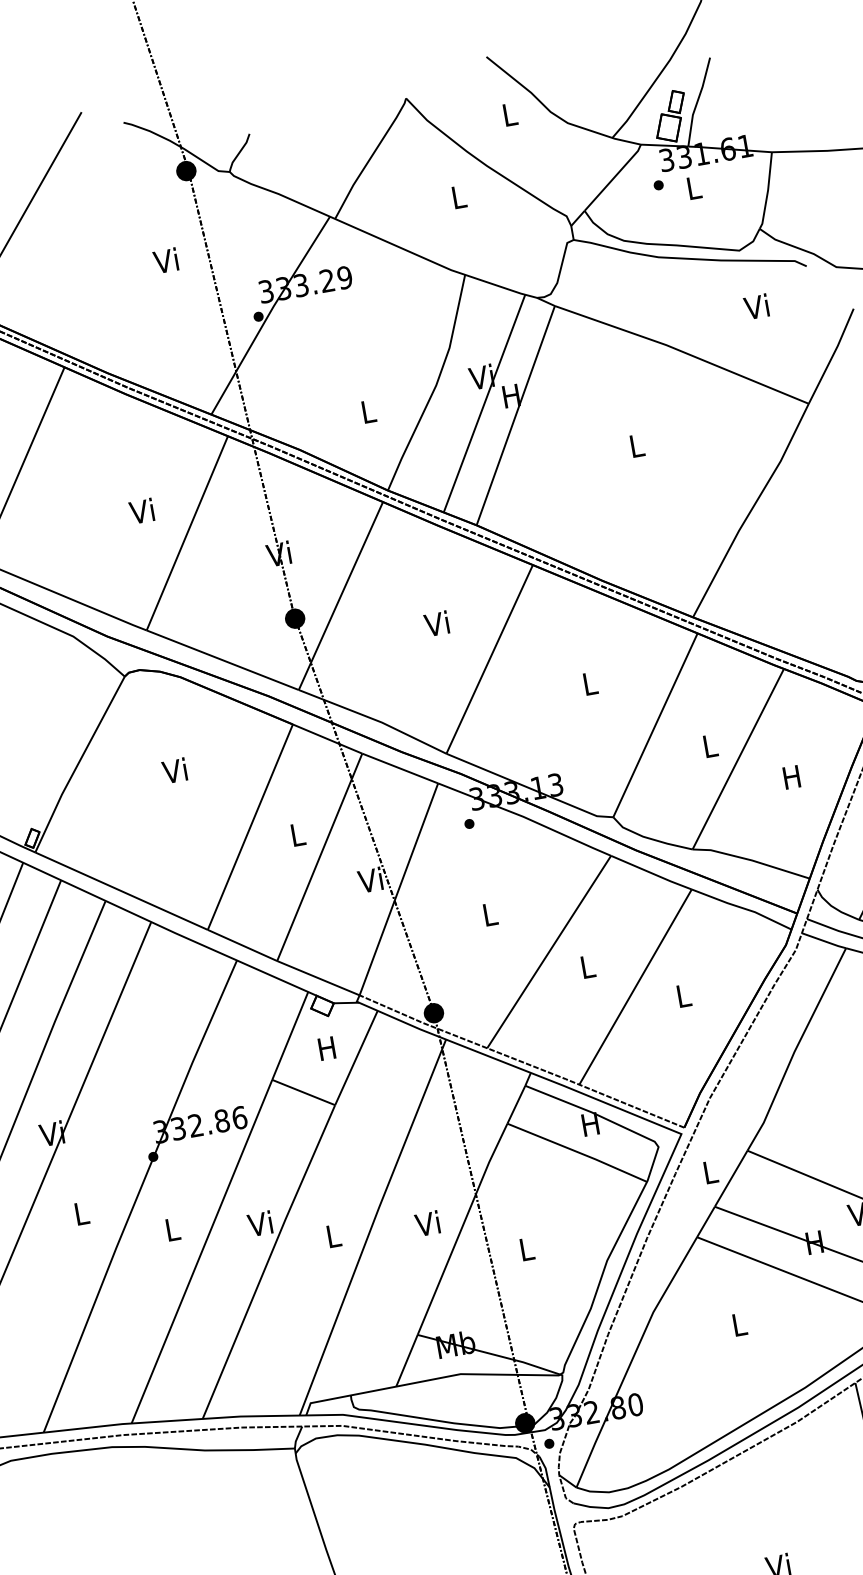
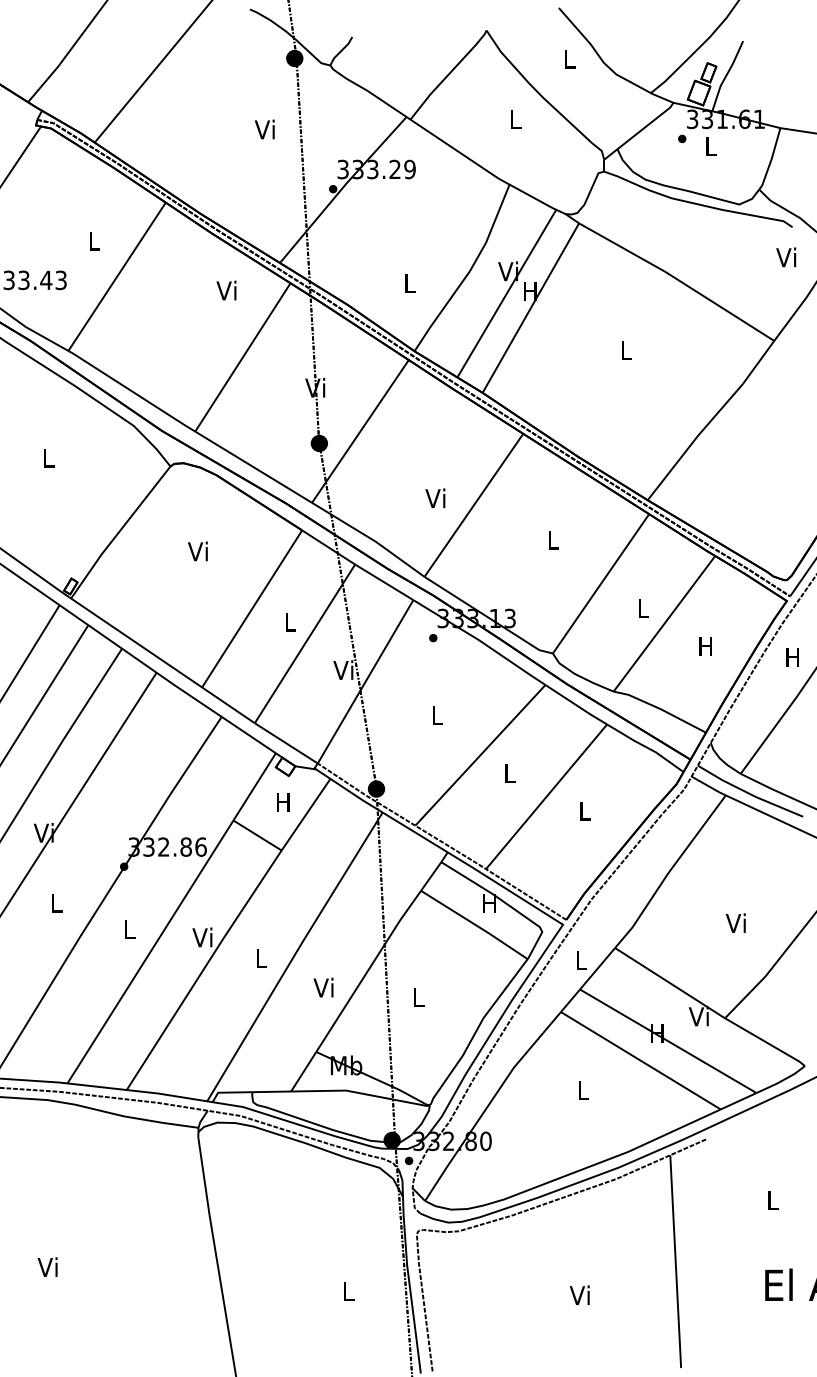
text: (756, 306) -> (786, 257), moved
text: (141, 511) -> (226, 290), moved
text: (436, 624) -> (435, 498), moved
text: (427, 1223) -> (323, 987), moved

